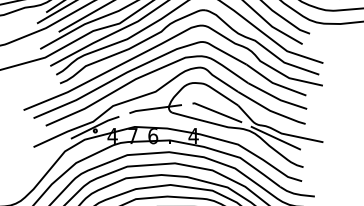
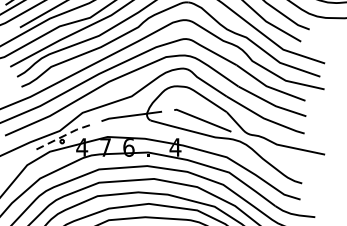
line: (94, 127) -> (61, 137), solid -> dashed
line: (275, 137) -> (269, 149), removed

